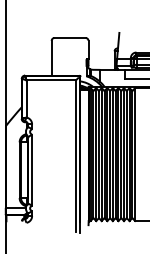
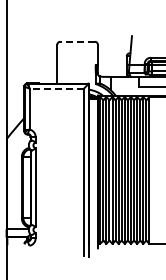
line: (70, 37) -> (77, 41), solid -> dashed
line: (50, 80) -> (56, 88), solid -> dashed

